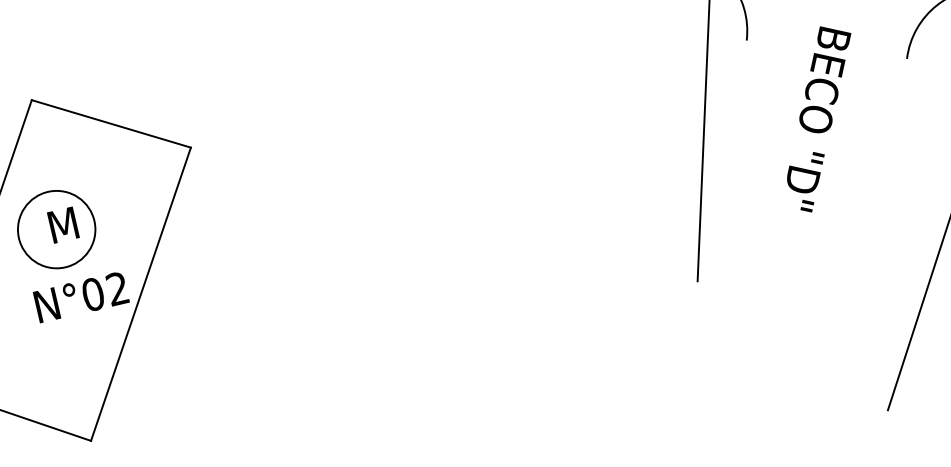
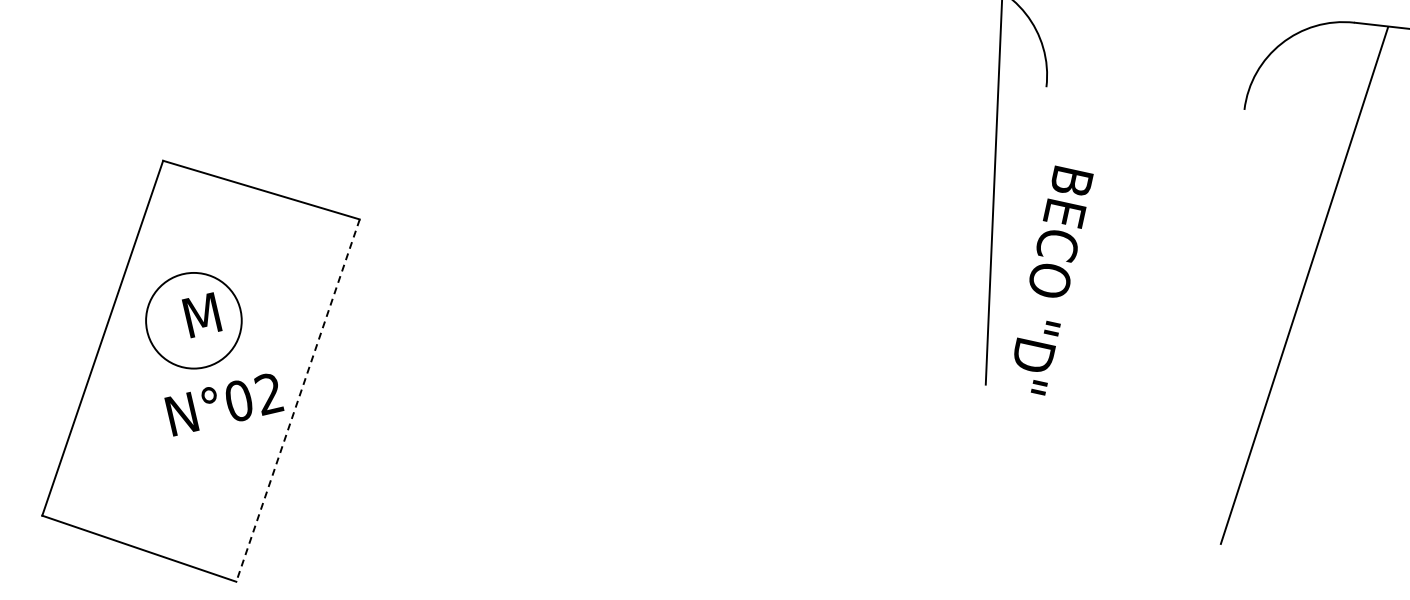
text: (818, 119) -> (1053, 280), moved
line: (140, 294) -> (297, 401), solid -> dashed

